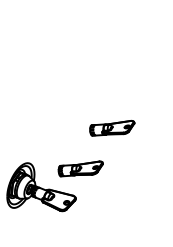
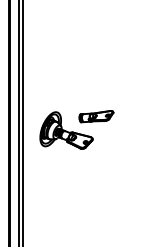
part: (112, 128) -> (120, 85), removed

